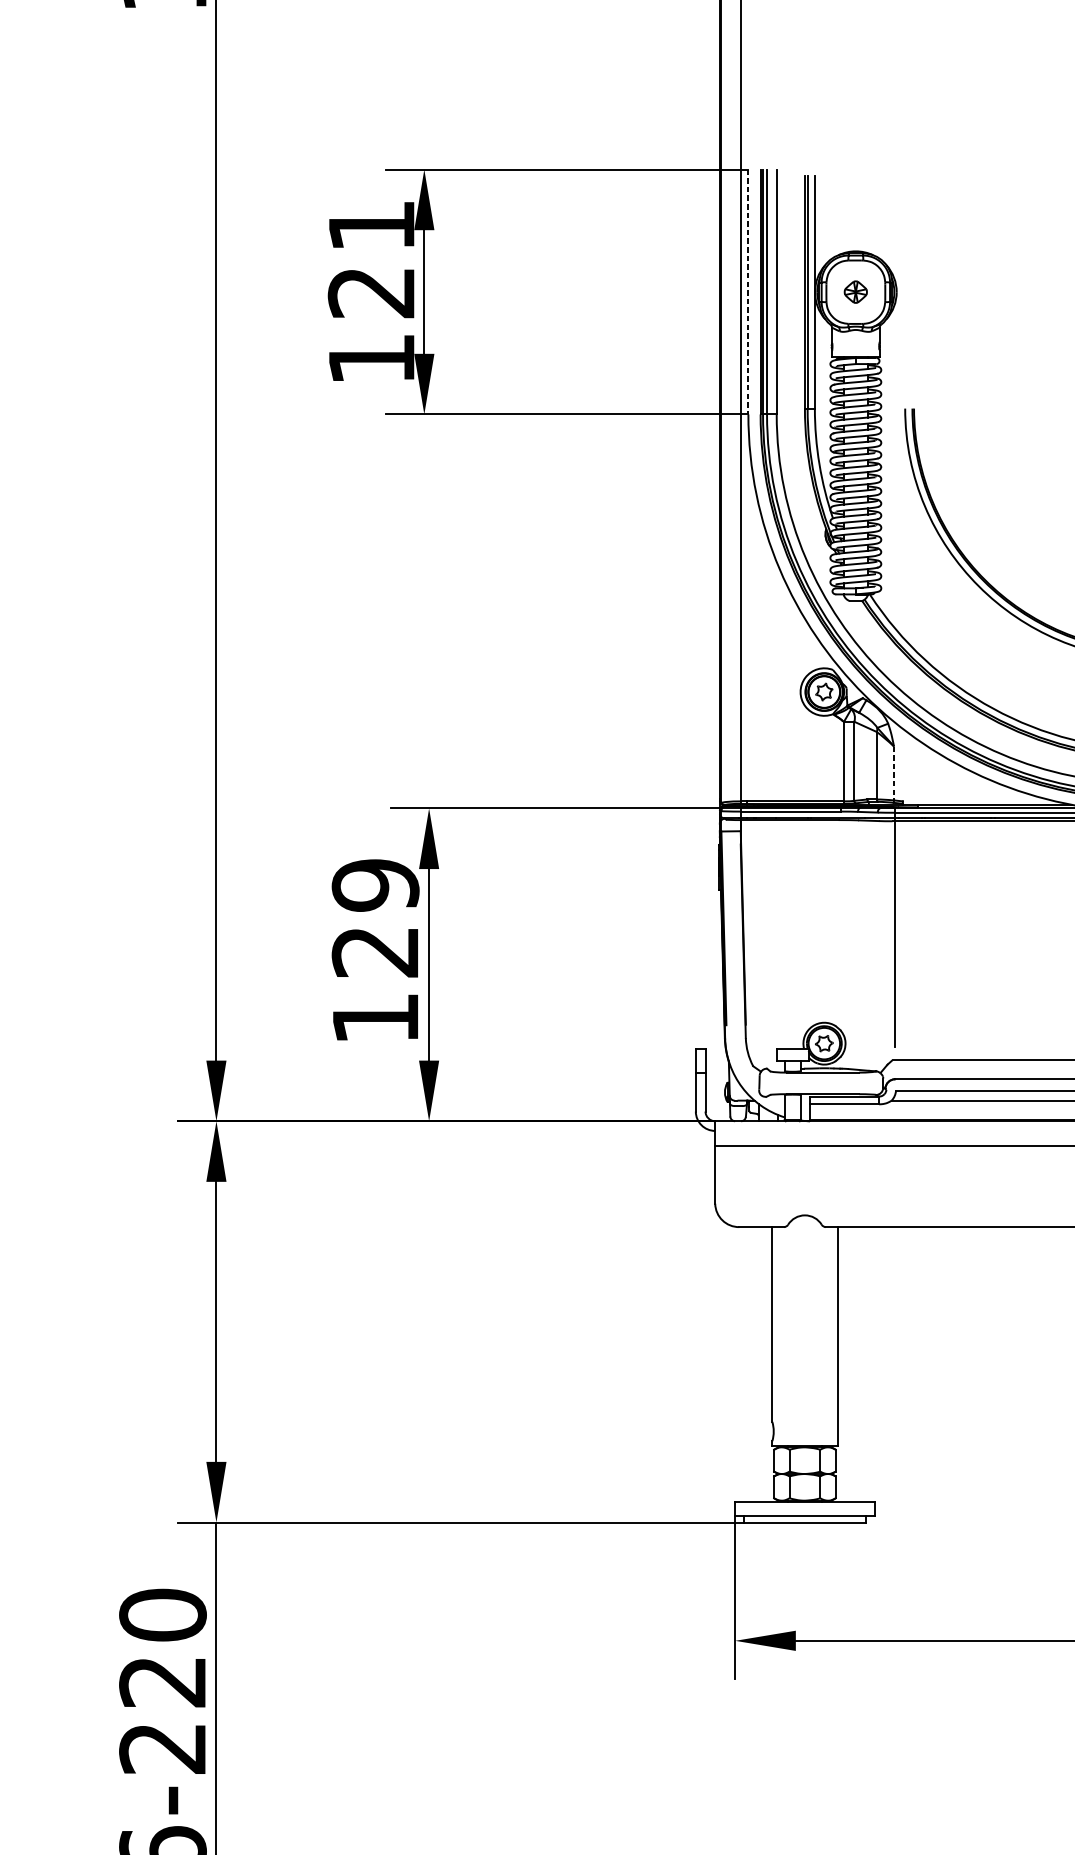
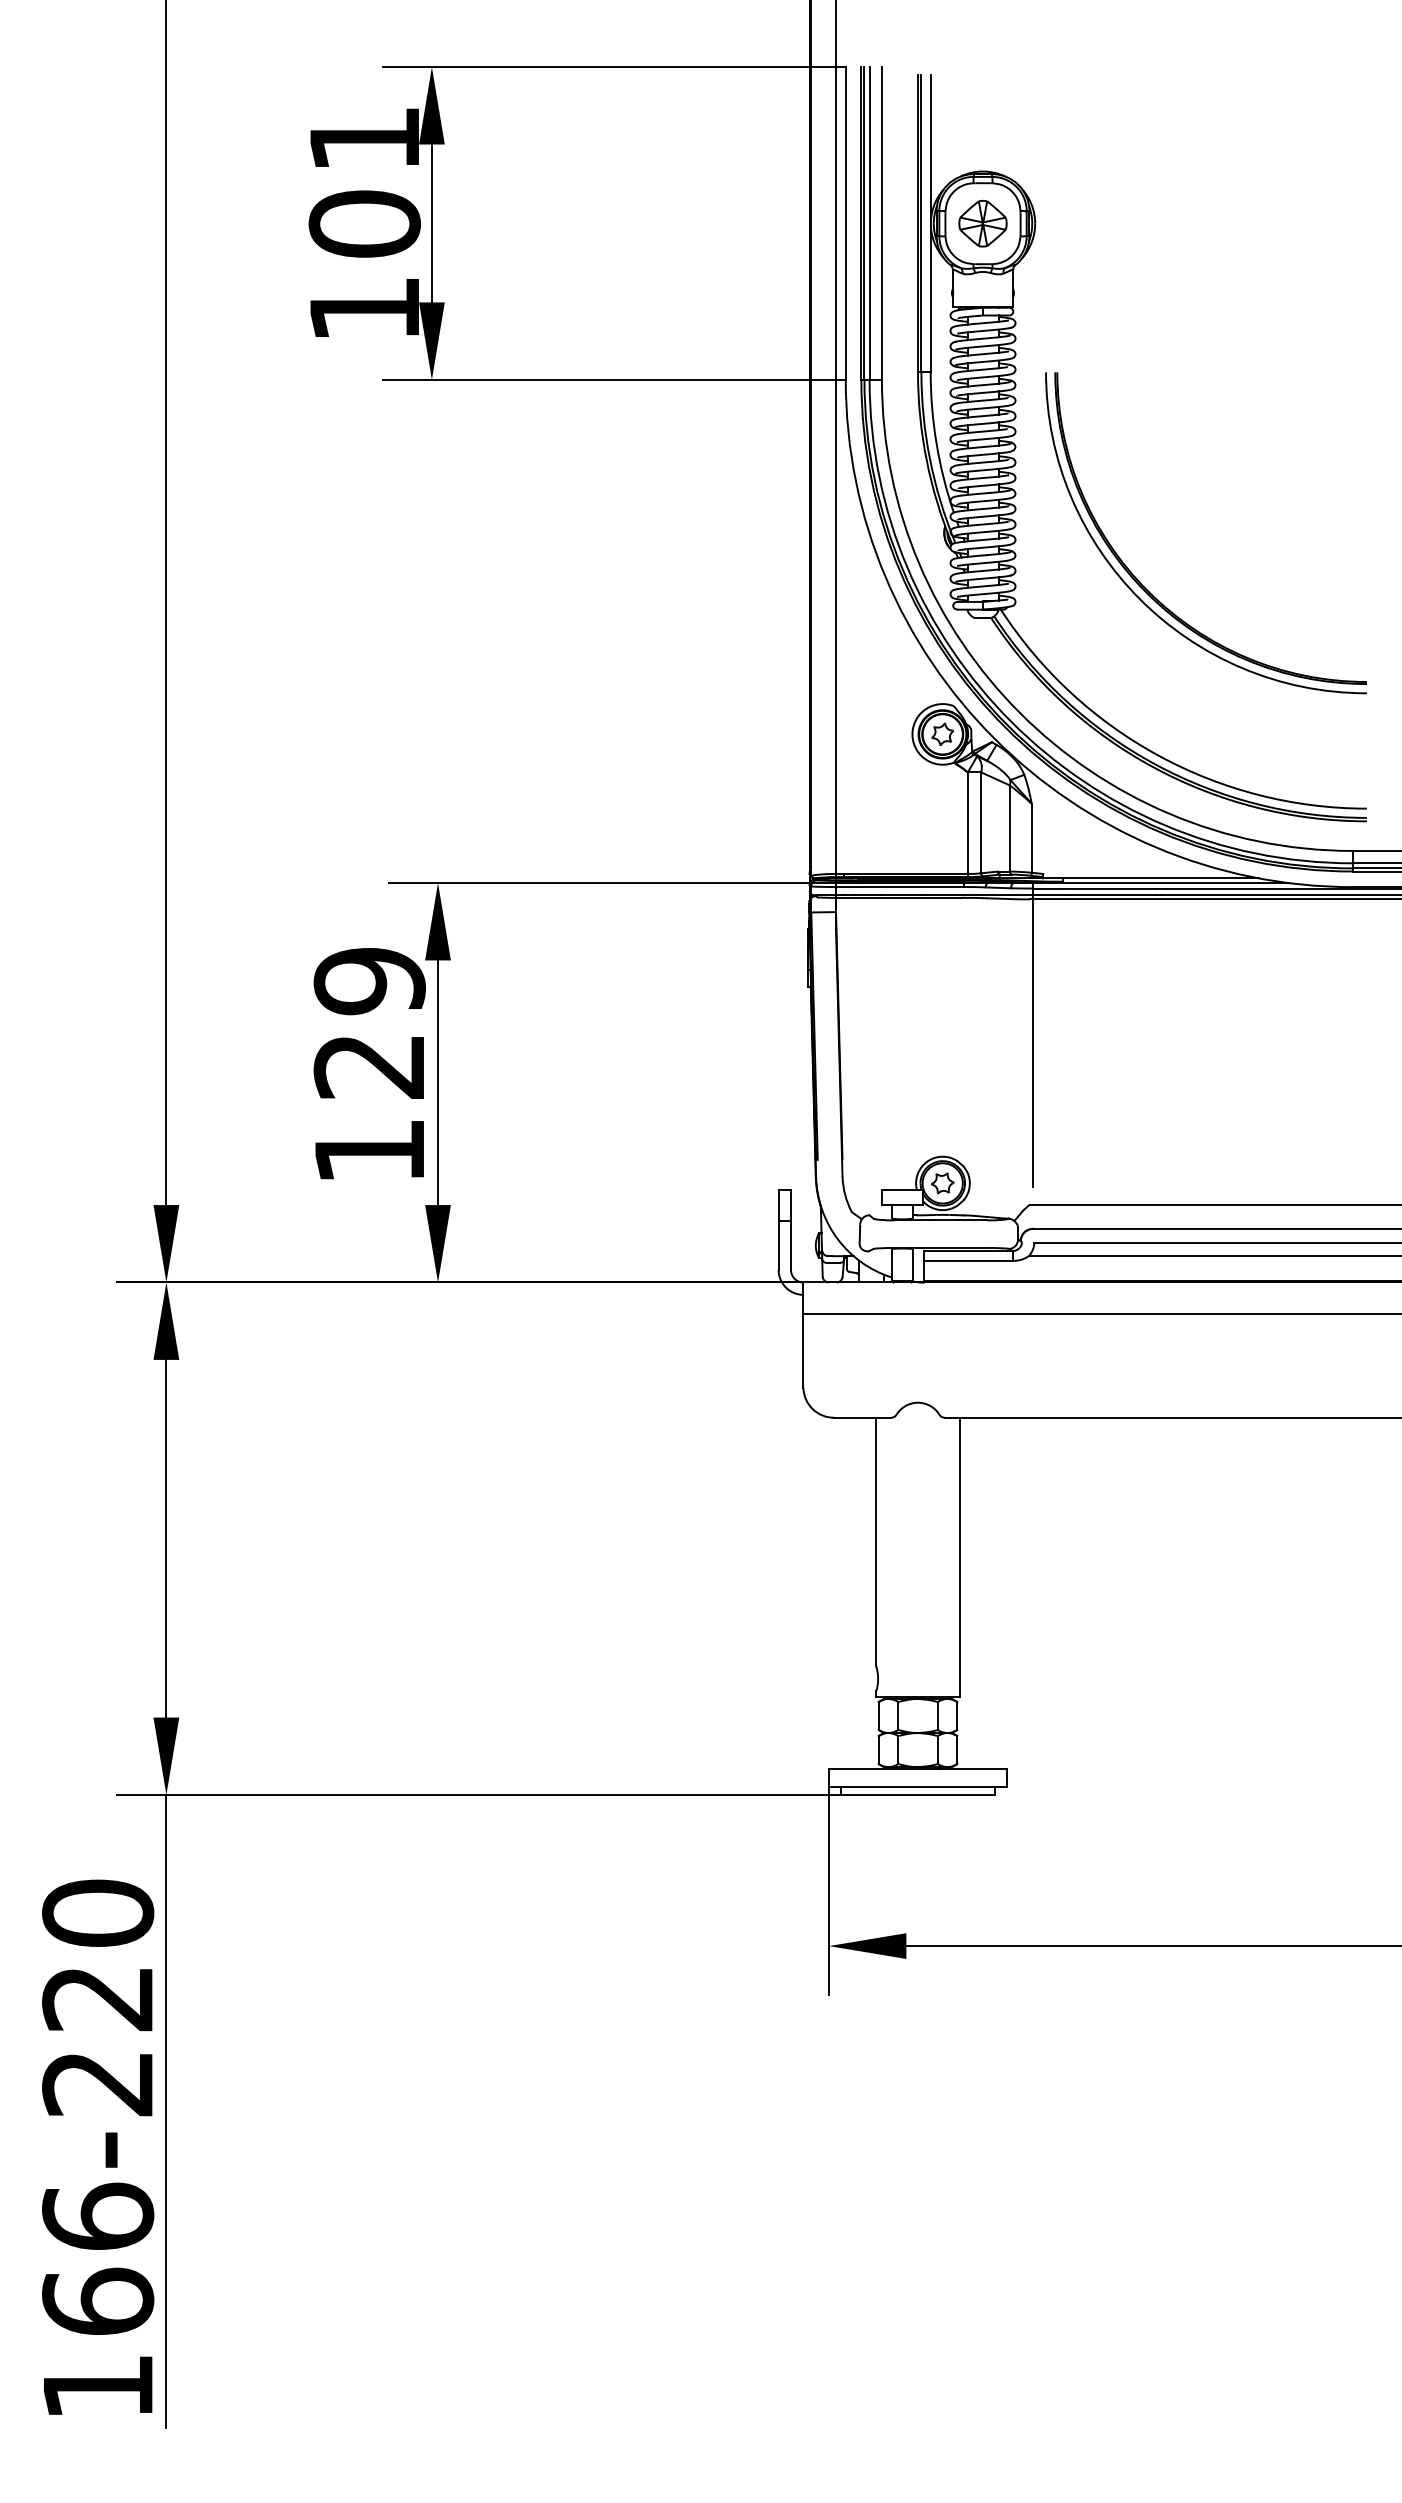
text: (371, 292) -> (364, 223), 121 -> 101
line: (748, 292) -> (845, 223), dashed -> solid
part: (855, 292) -> (982, 223), size x1.67
line: (893, 773) -> (1031, 838), dashed -> solid

